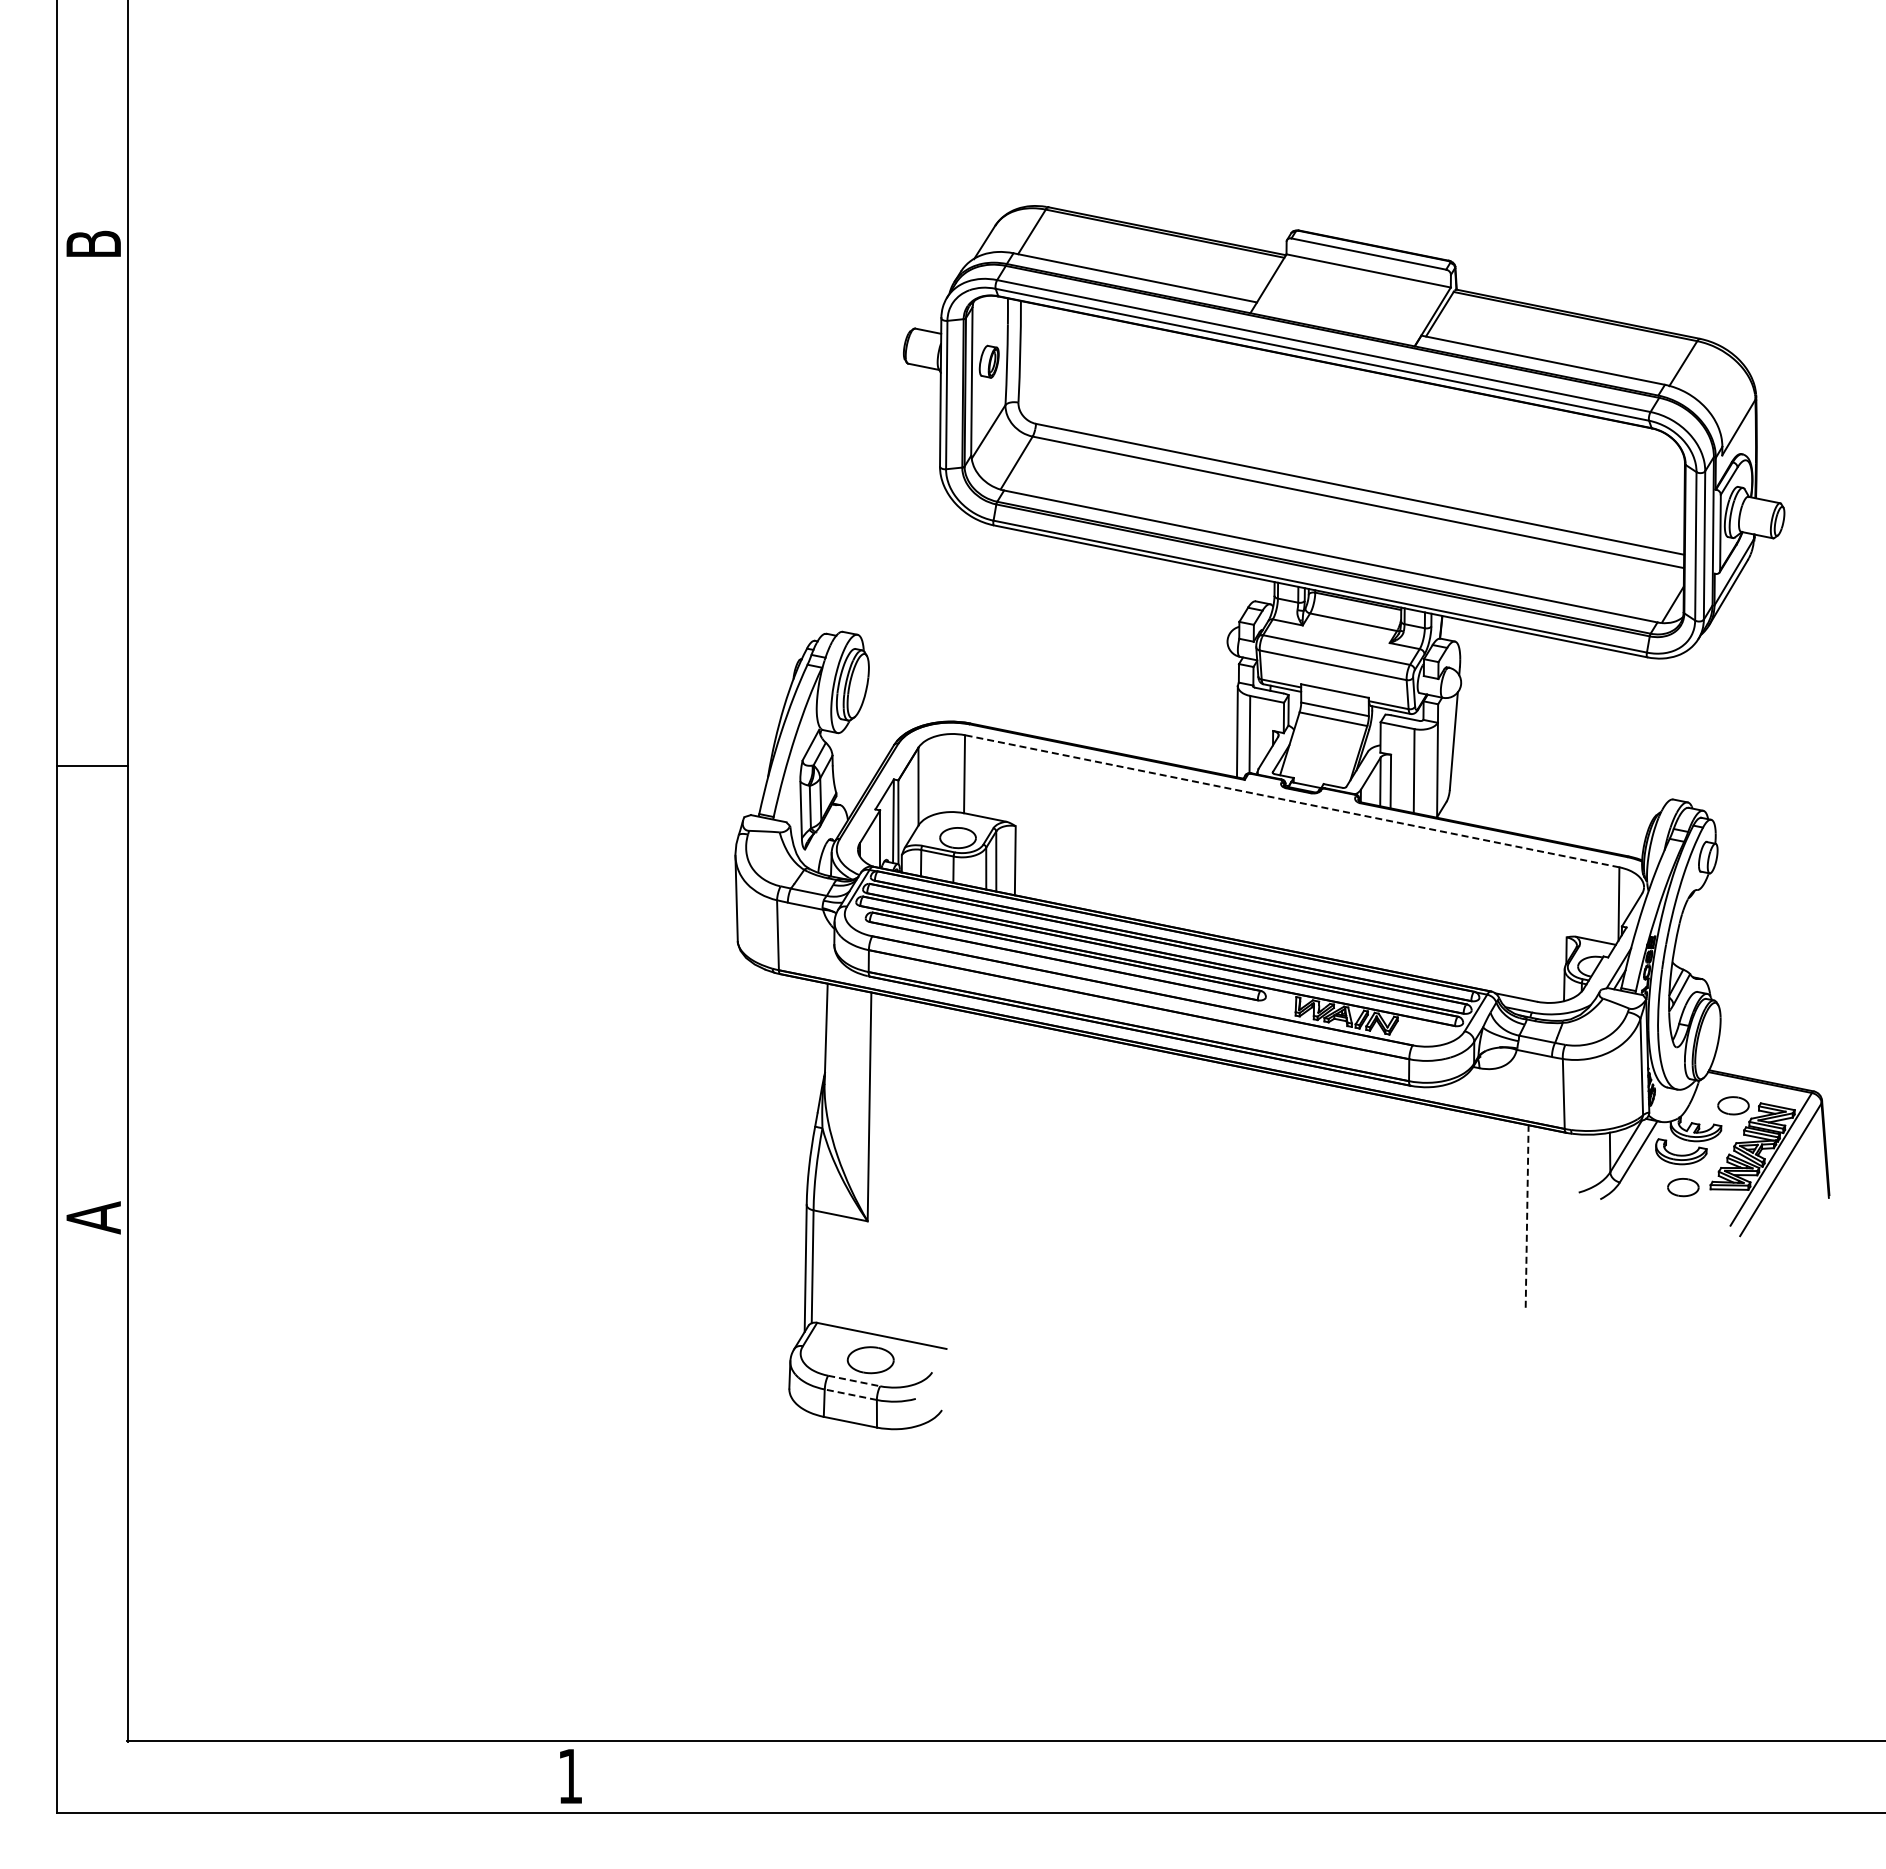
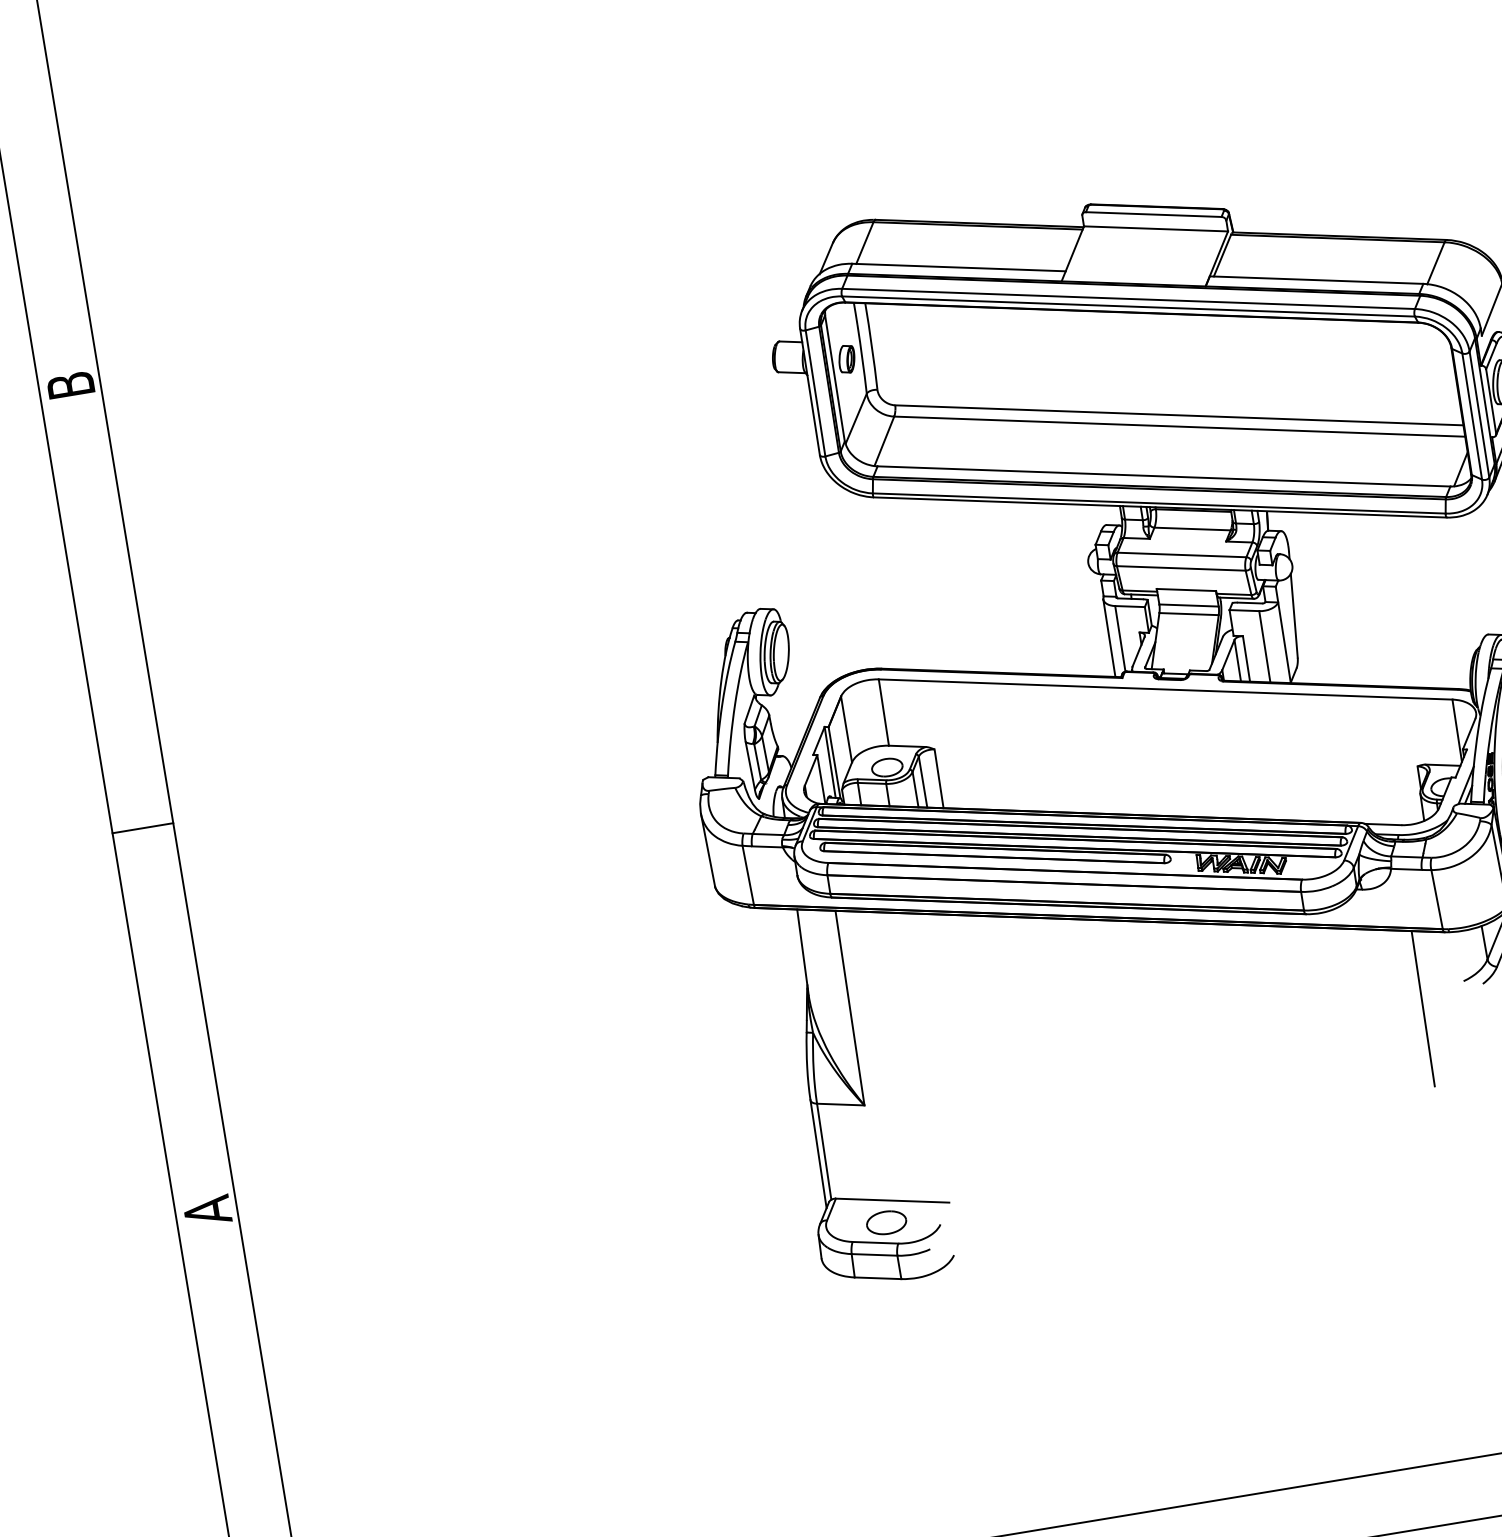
line: (1292, 801) -> (1165, 689), dashed -> solid
line: (1527, 1216) -> (1423, 1008), dashed -> solid
line: (854, 1381) -> (875, 1243), dashed -> solid
line: (850, 1394) -> (874, 1254), dashed -> solid

